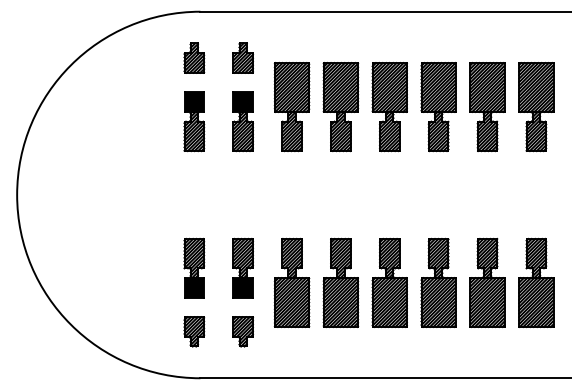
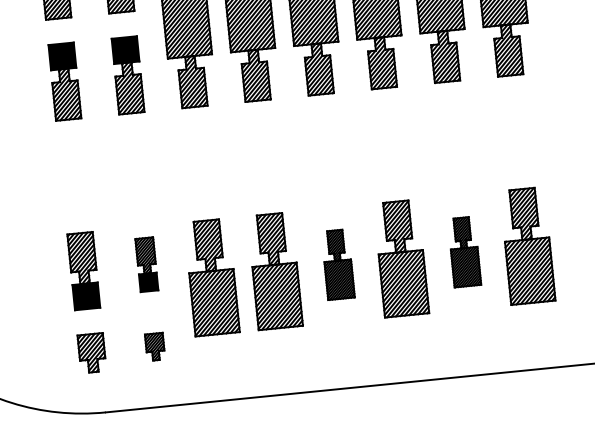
part: (242, 267) -> (146, 263), size x0.7
part: (389, 282) -> (337, 264), size x0.6
part: (487, 282) -> (464, 251), size x0.6
part: (242, 331) -> (154, 346), size x0.7

